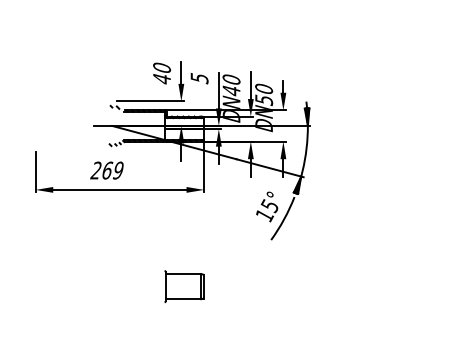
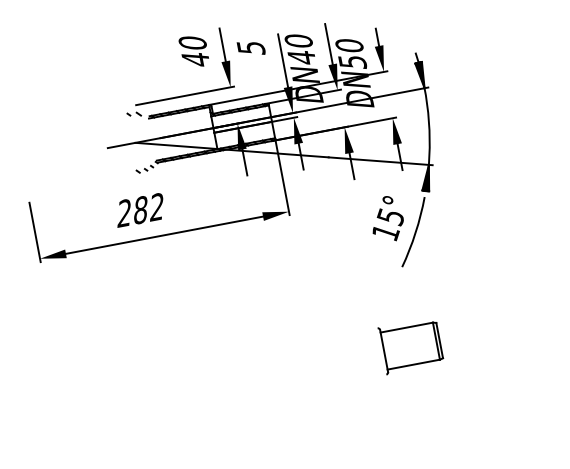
text: (112, 170) -> (148, 208), 269 -> 282
part: (184, 286) -> (411, 345), moved

